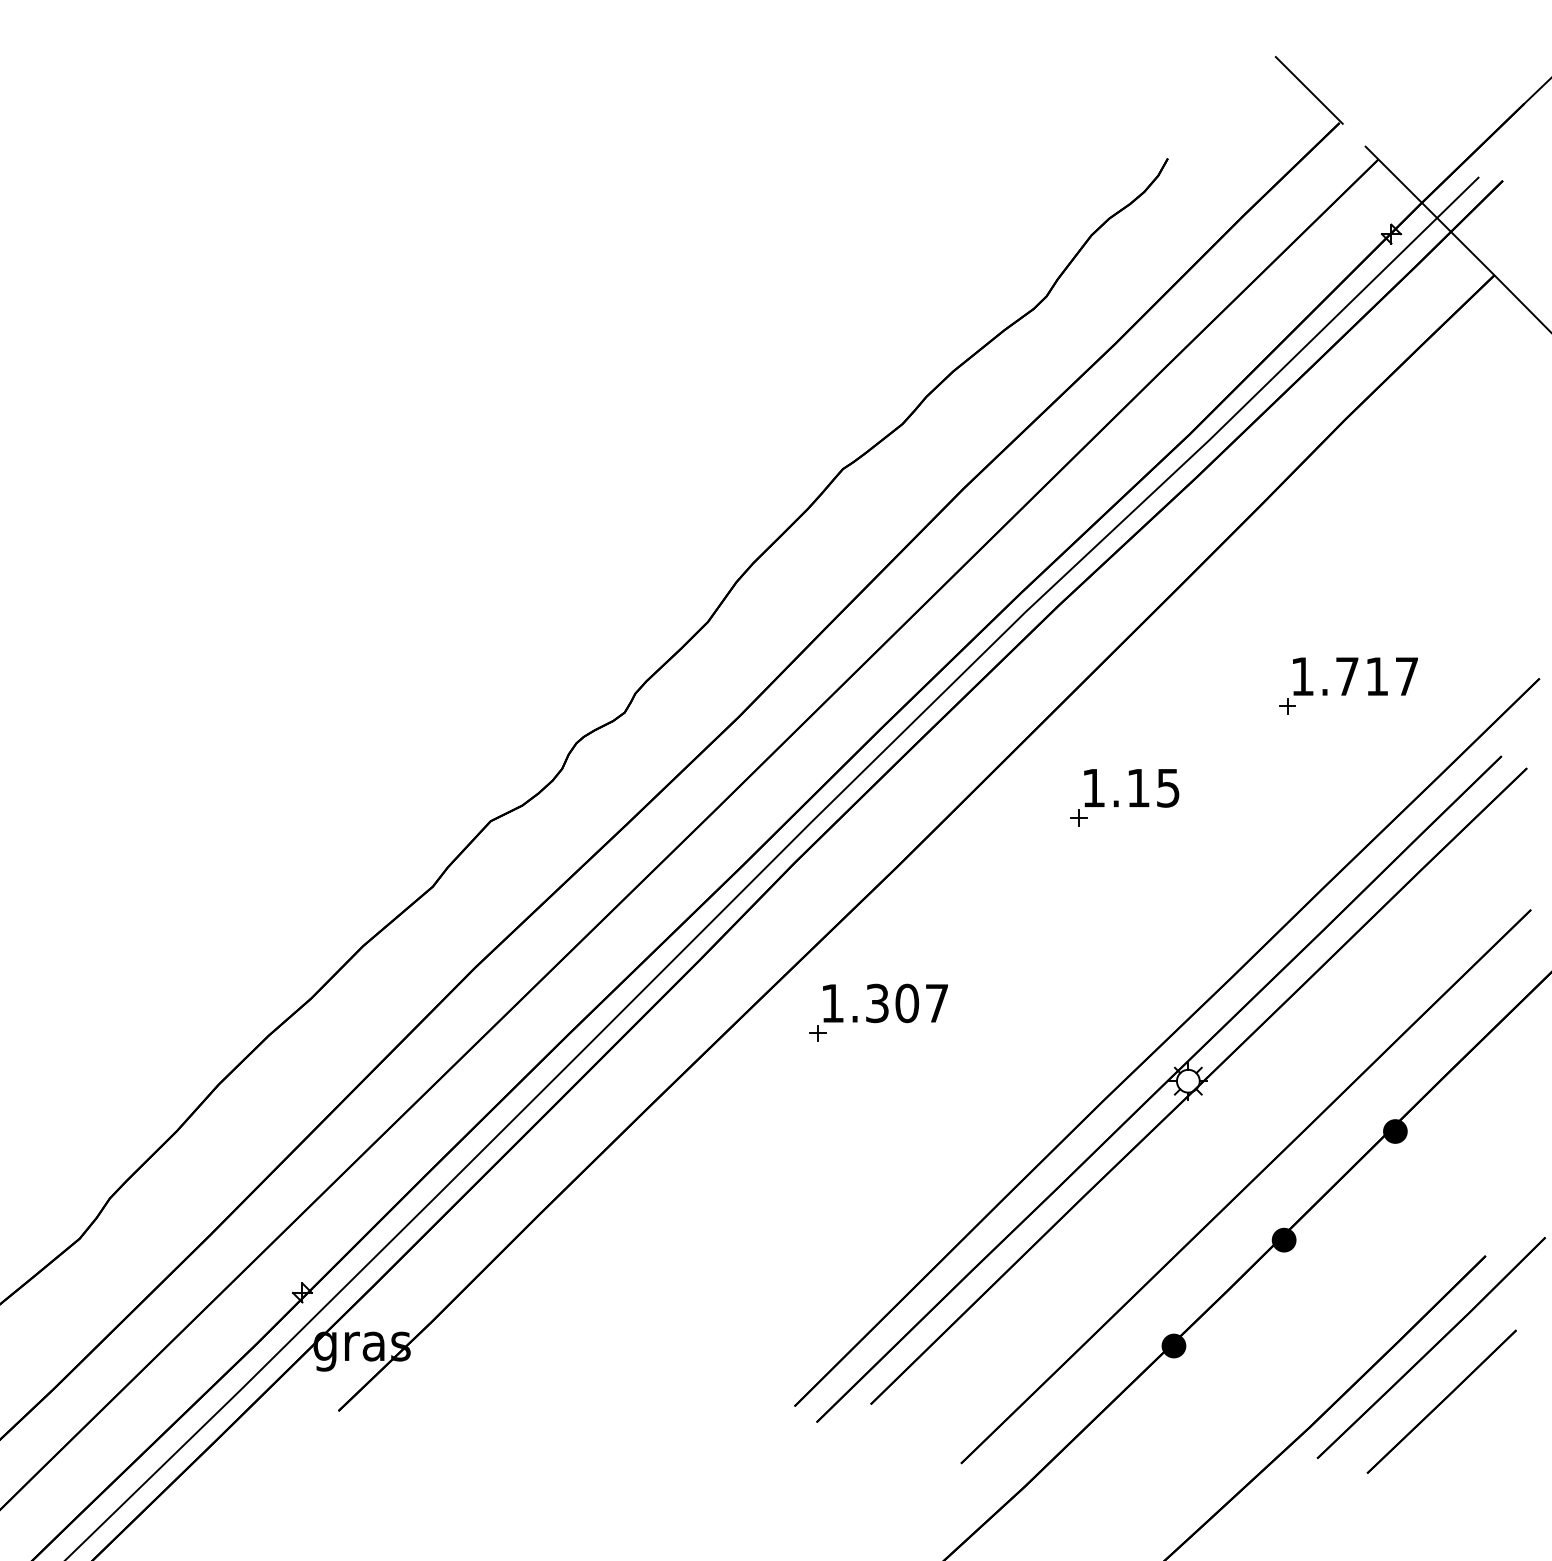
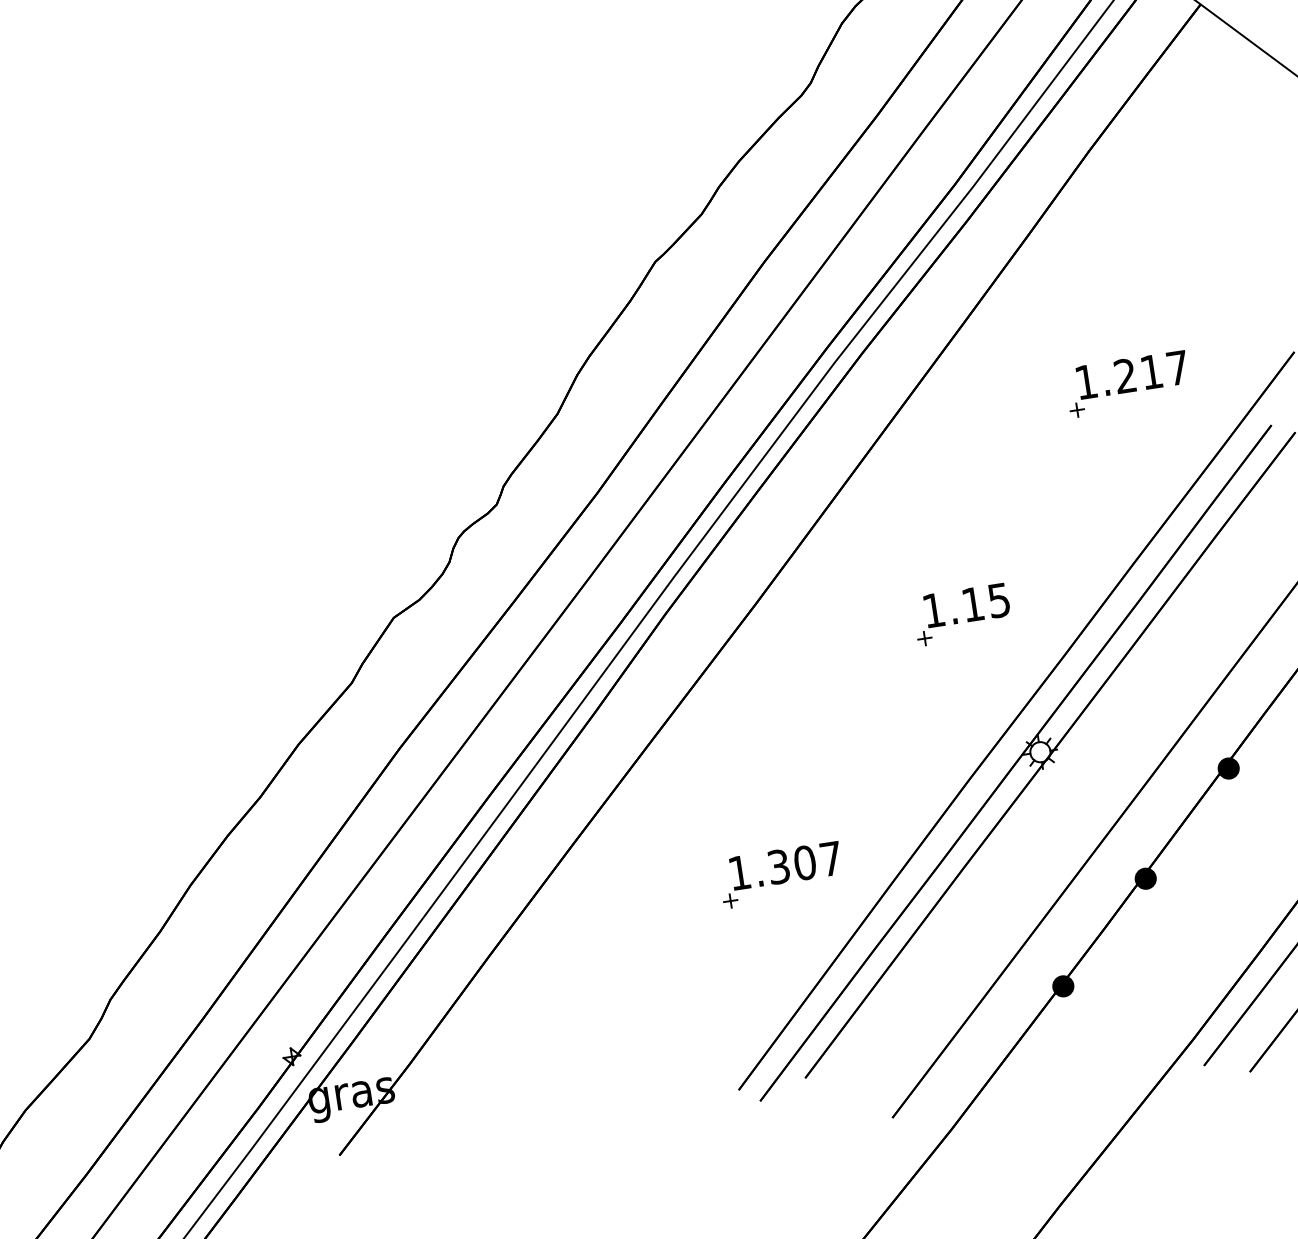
text: (1347, 676) -> (1125, 375), 1.717 -> 1.217
part: (1118, 800) -> (957, 618), moved
part: (878, 1012) -> (781, 874), moved

